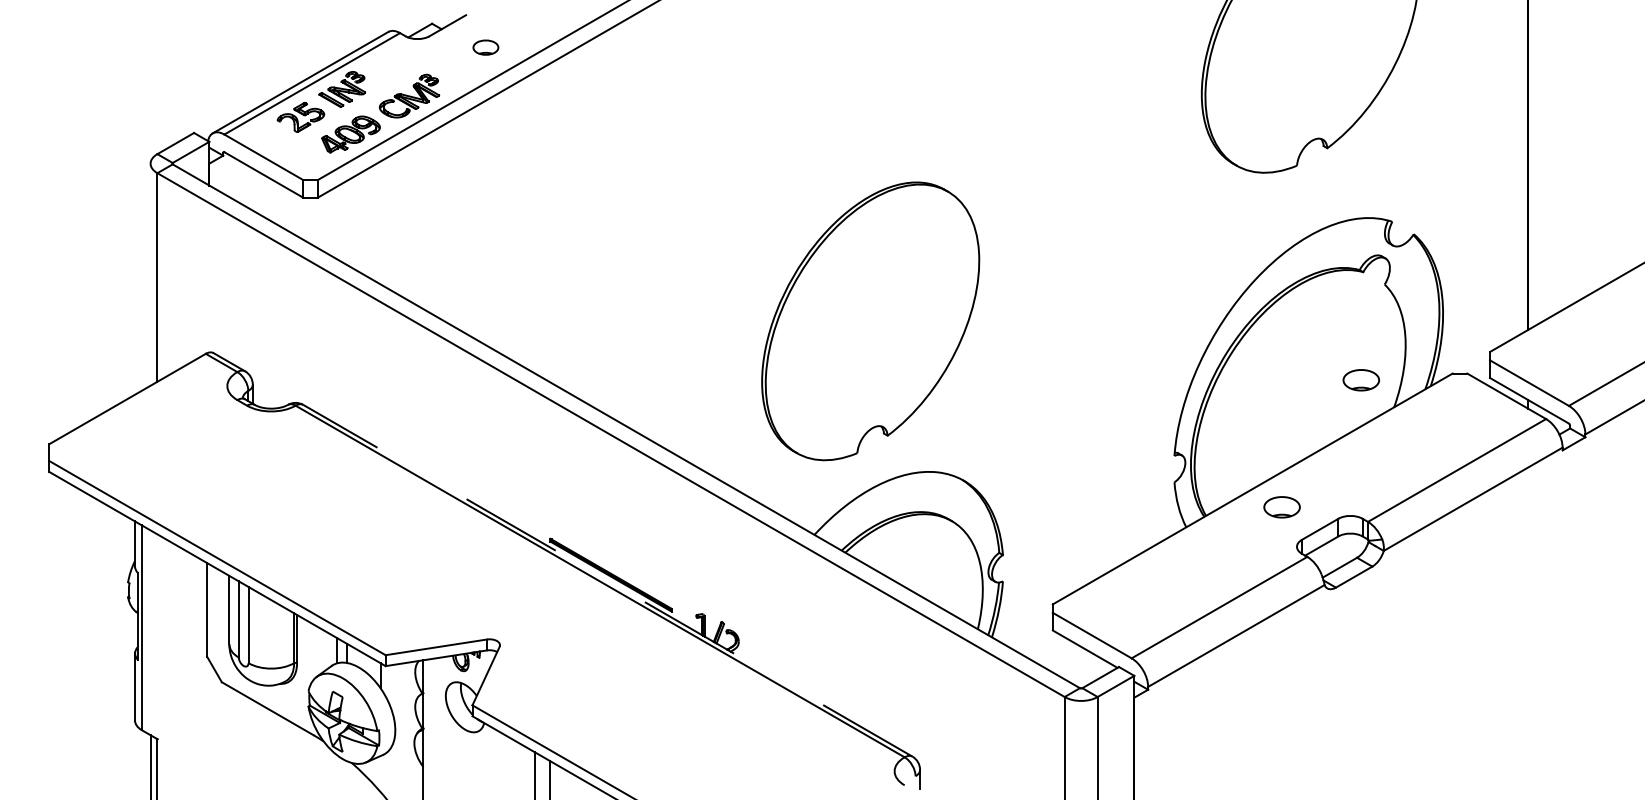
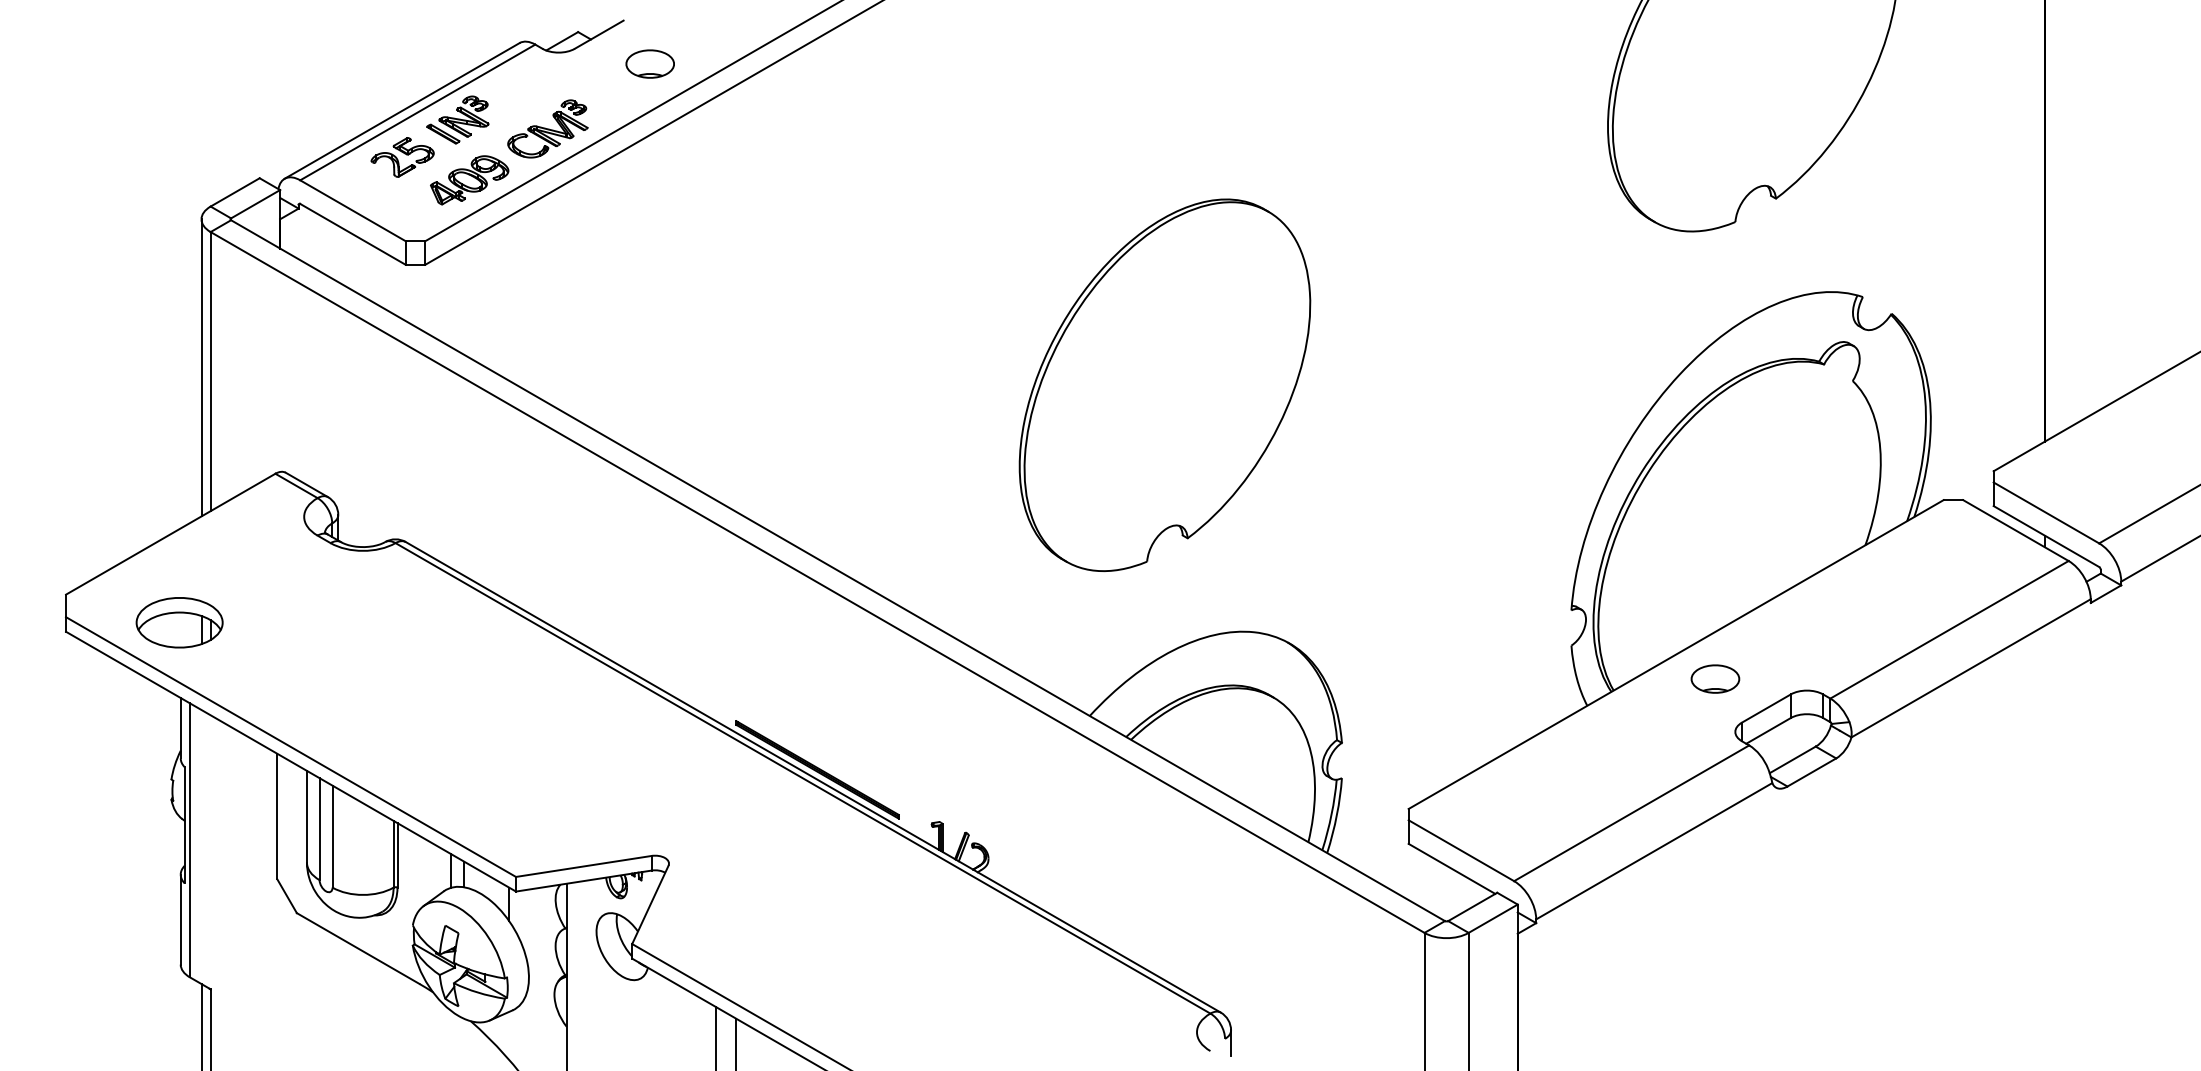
part: (485, 47) -> (649, 63), size x1.43
line: (150, 274) -> (201, 367), added
part: (870, 320) -> (1164, 384), moved
part: (1361, 379) -> (1821, 508), removed
part: (134, 465) -> (179, 622), added
line: (607, 580) -> (812, 777), dashed -> solid

